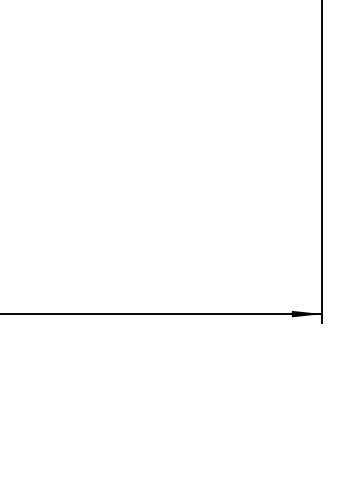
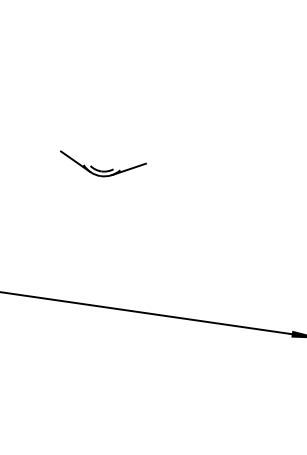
part: (90, 182) -> (101, 166), added

